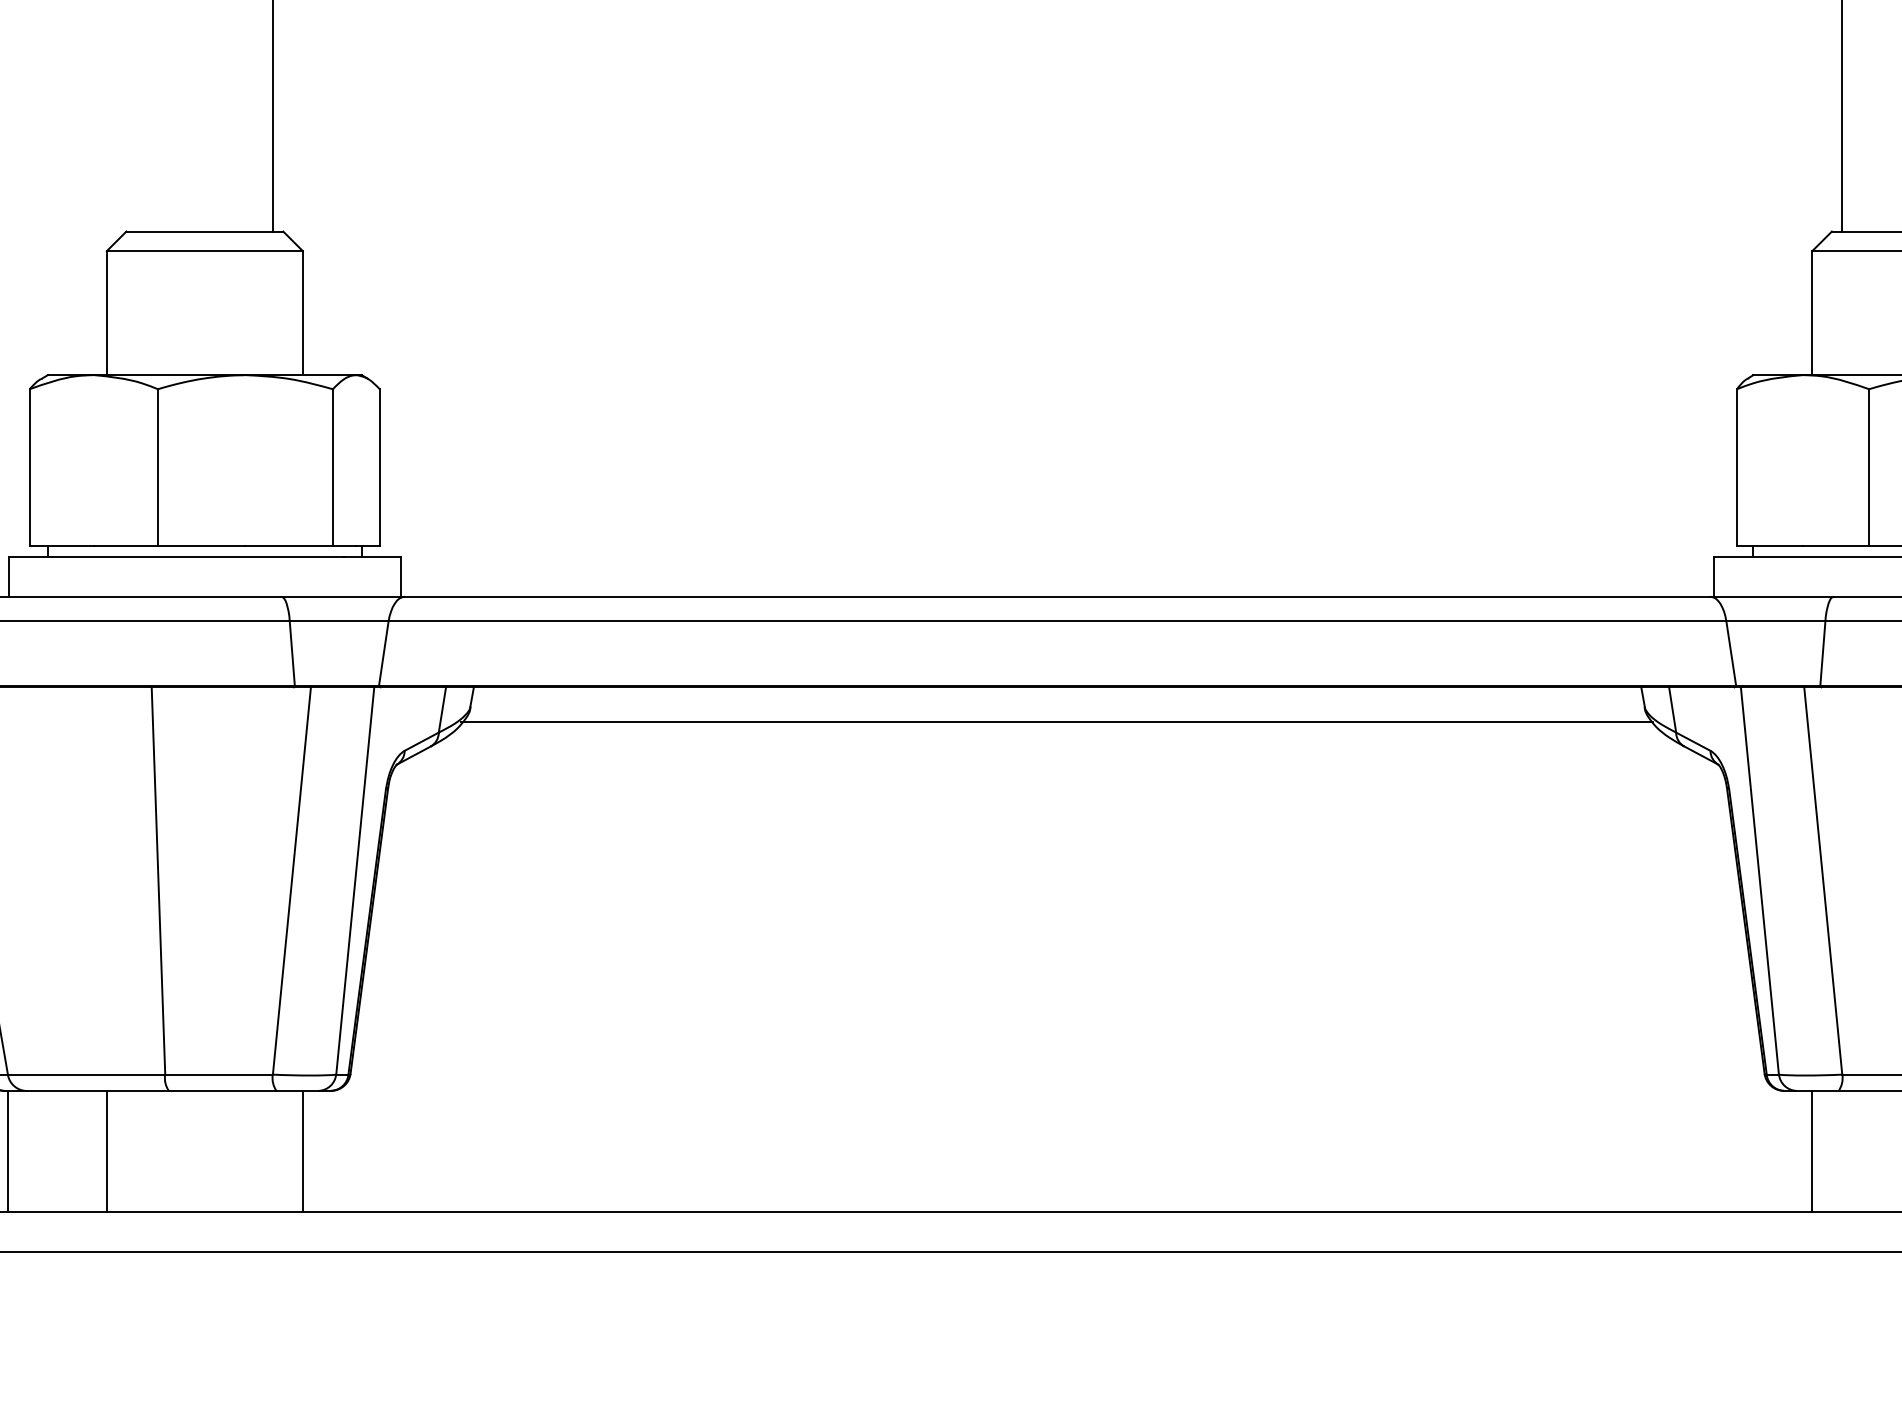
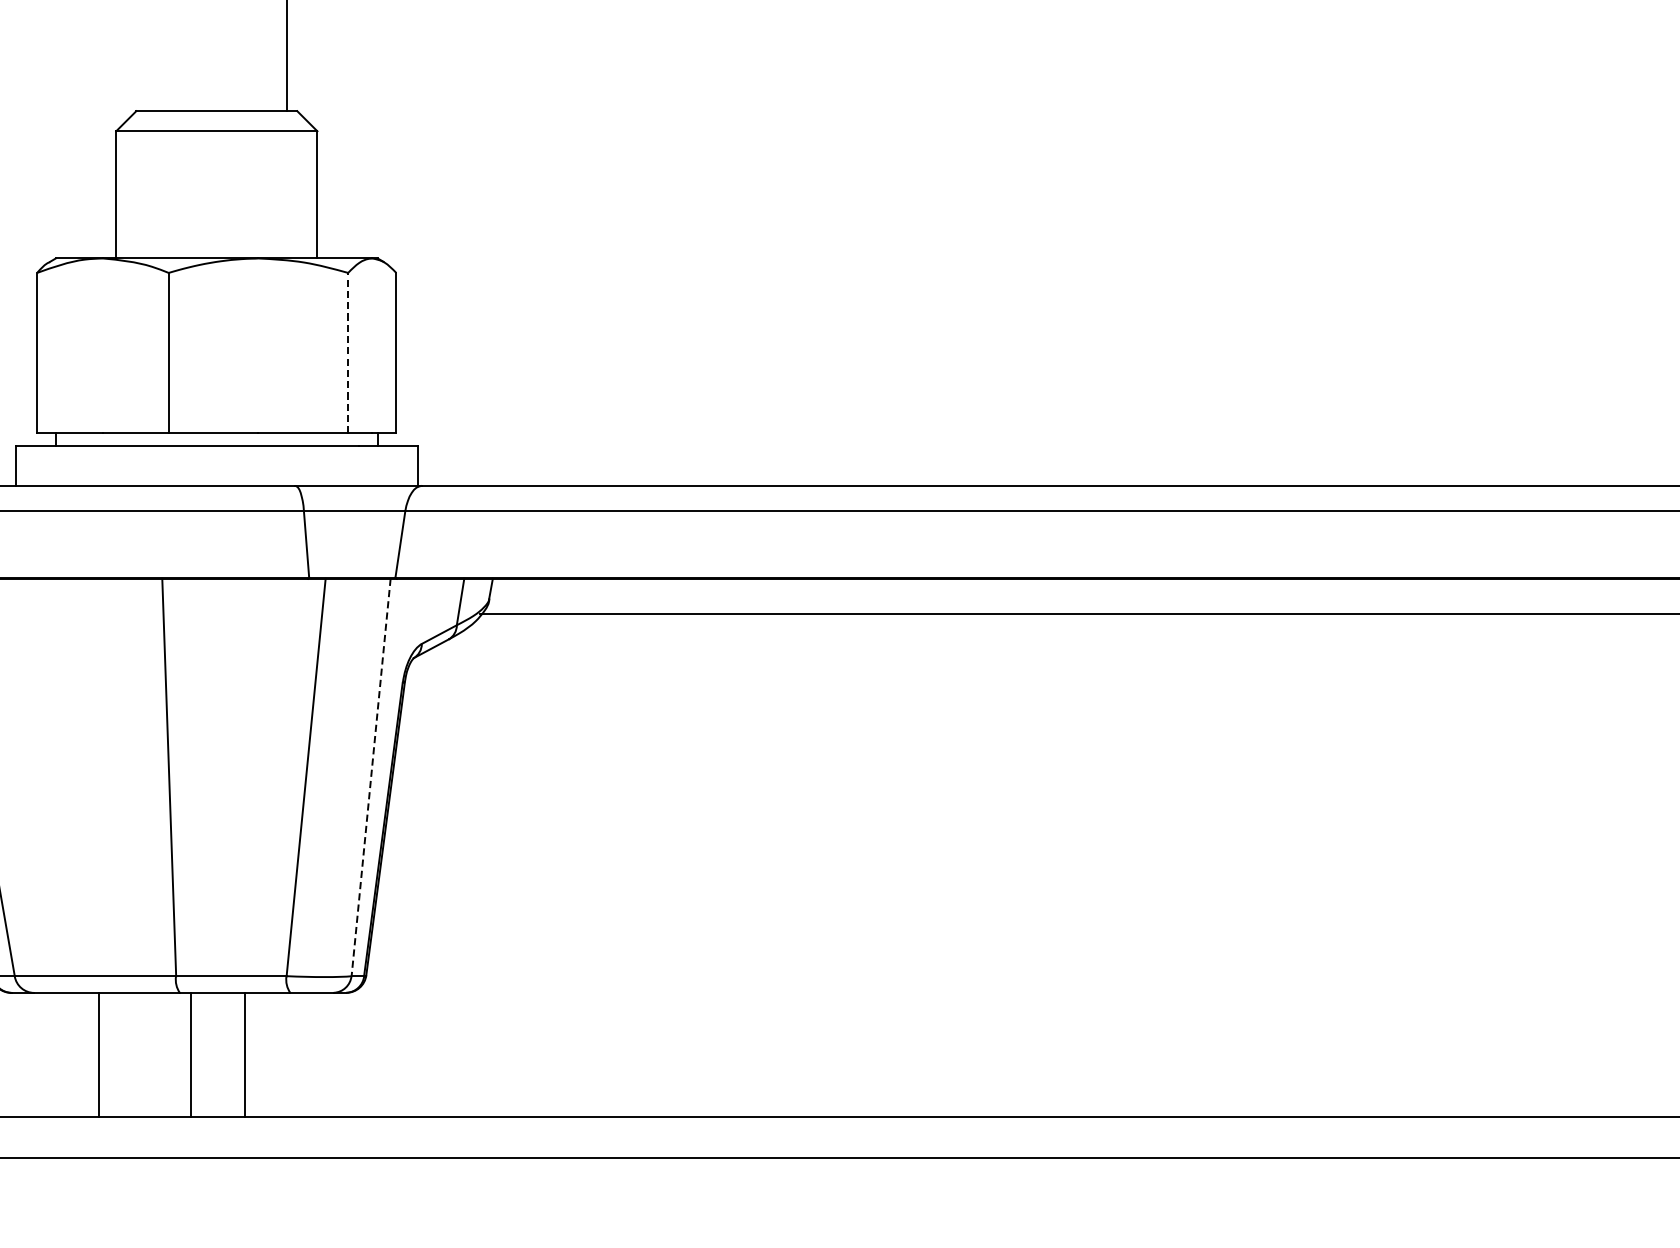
line: (332, 466) -> (347, 352), solid -> dashed
line: (355, 881) -> (371, 778), solid -> dashed
line: (8, 1151) -> (99, 1055), moved
line: (106, 1151) -> (190, 1055), moved
line: (302, 1151) -> (244, 1055), moved

